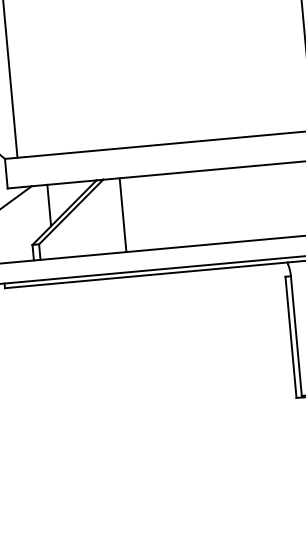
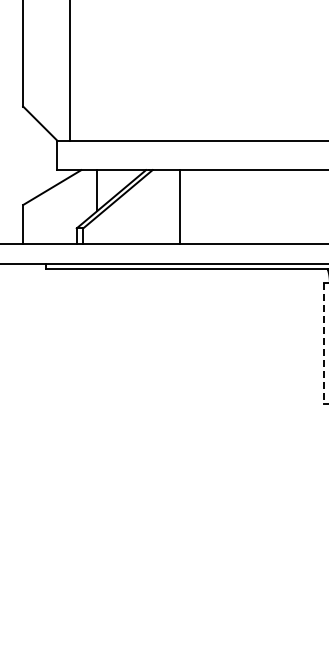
line: (123, 214) -> (180, 206), moved
line: (291, 337) -> (324, 343), solid -> dashed

